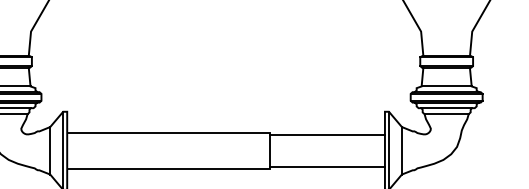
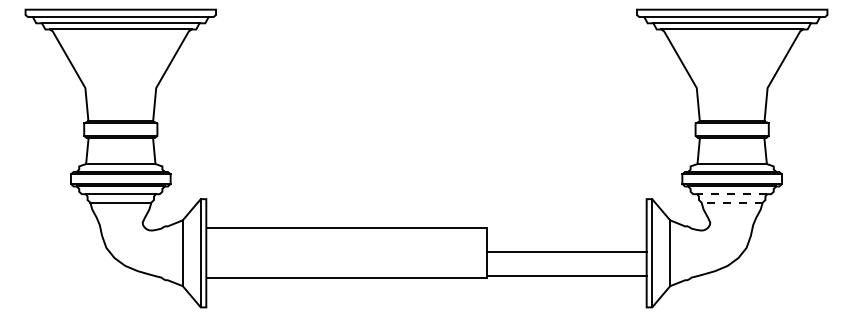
line: (446, 108) -> (732, 194), solid -> dashed
line: (446, 114) -> (732, 202), solid -> dashed
line: (327, 134) -> (566, 251), moved

